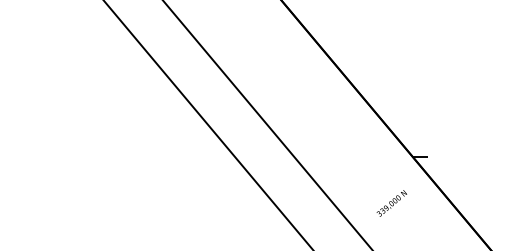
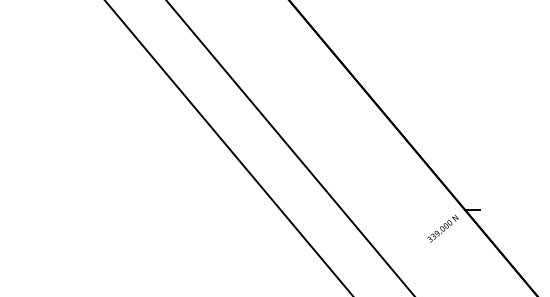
text: (391, 203) -> (442, 228), moved

